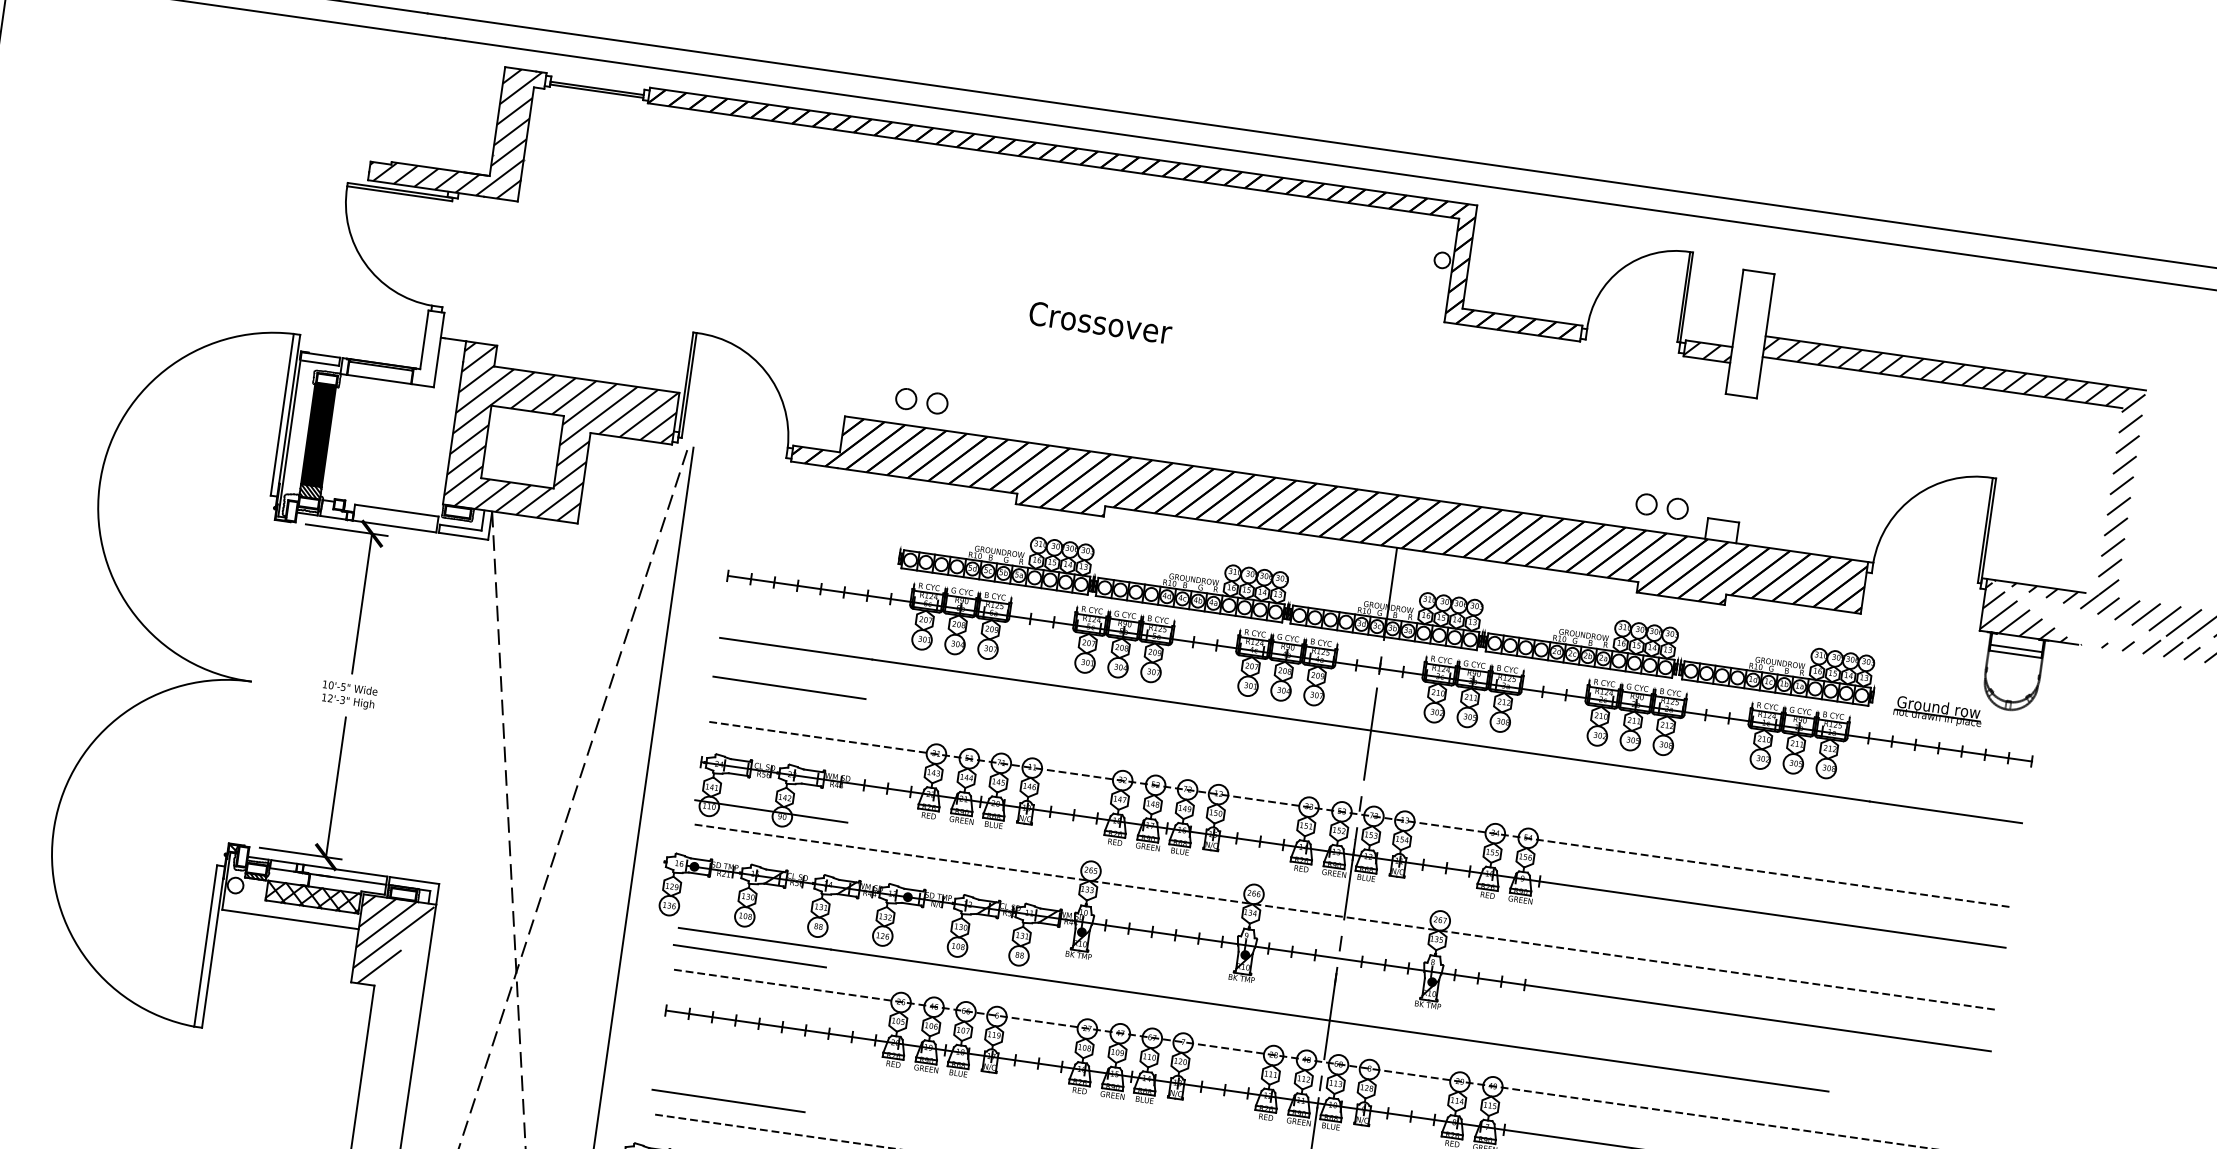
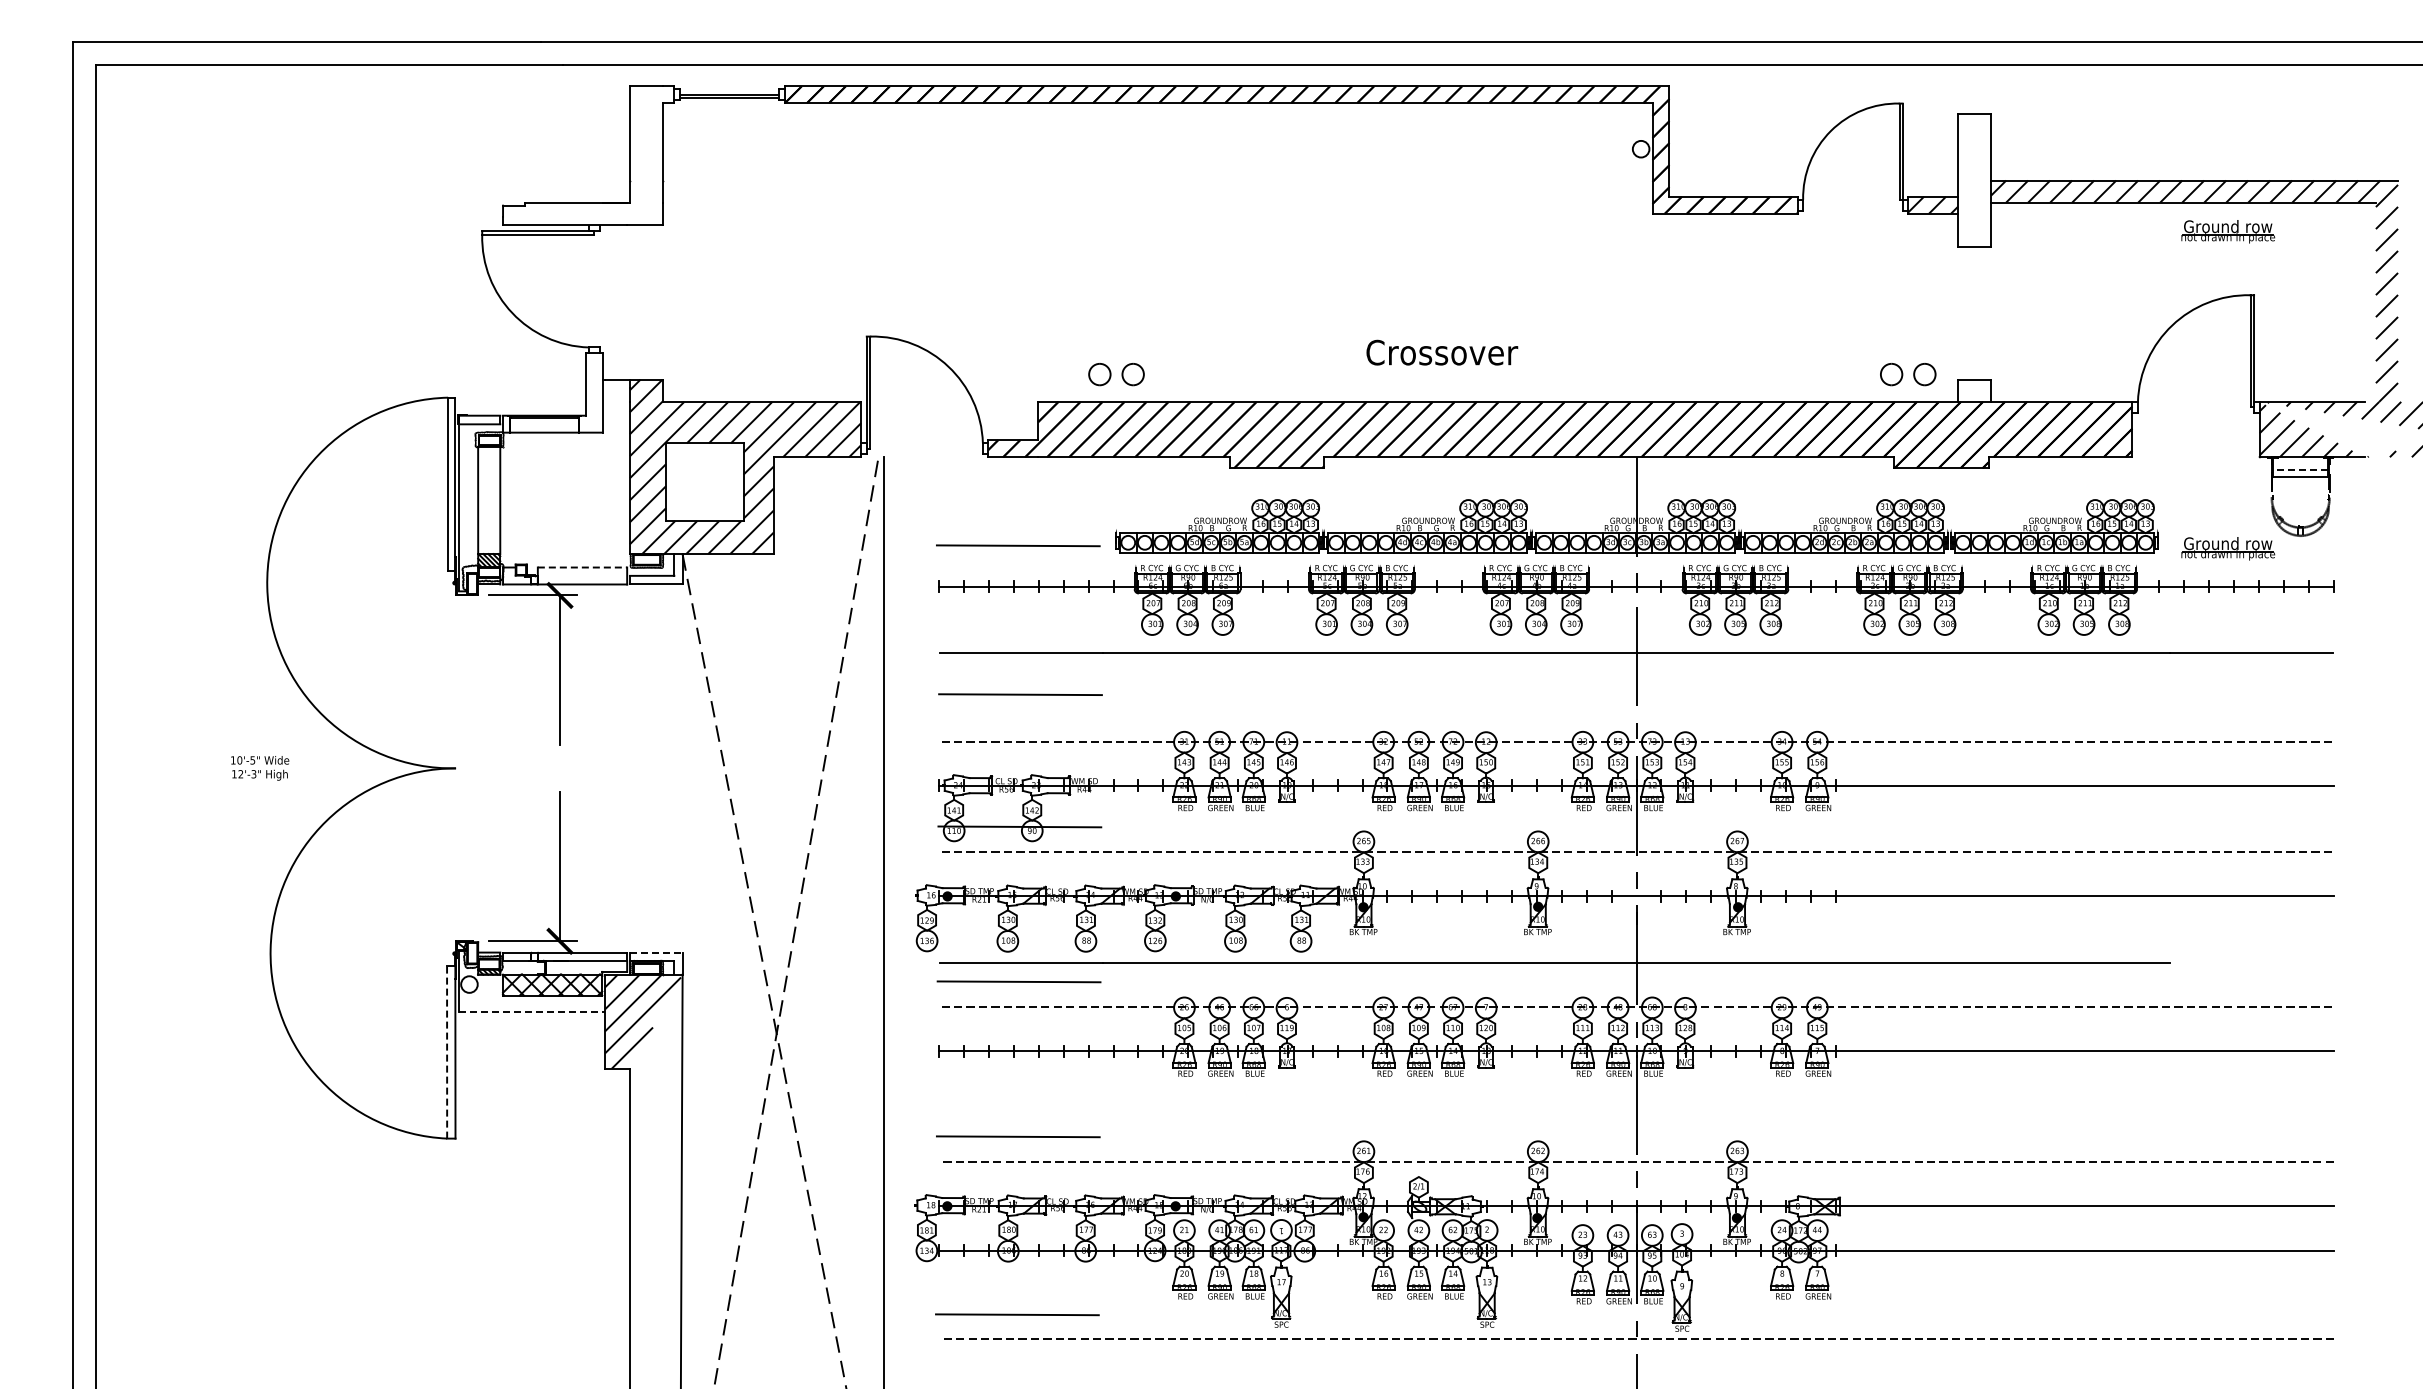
hatch: (455, 125) -> (586, 155), removed
text: (1100, 322) -> (1442, 352), moved
part: (1980, 415) -> (2228, 231), added
fill: (318, 435) -> (489, 500), removed
line: (396, 510) -> (582, 567), solid -> dashed
line: (807, 548) -> (1018, 545), added
line: (2016, 648) -> (2300, 470), solid -> dashed
text: (349, 695) -> (260, 768), moved
line: (414, 880) -> (656, 952), solid -> dashed
line: (290, 919) -> (532, 1011), solid -> dashed
line: (206, 945) -> (447, 1051), solid -> dashed

